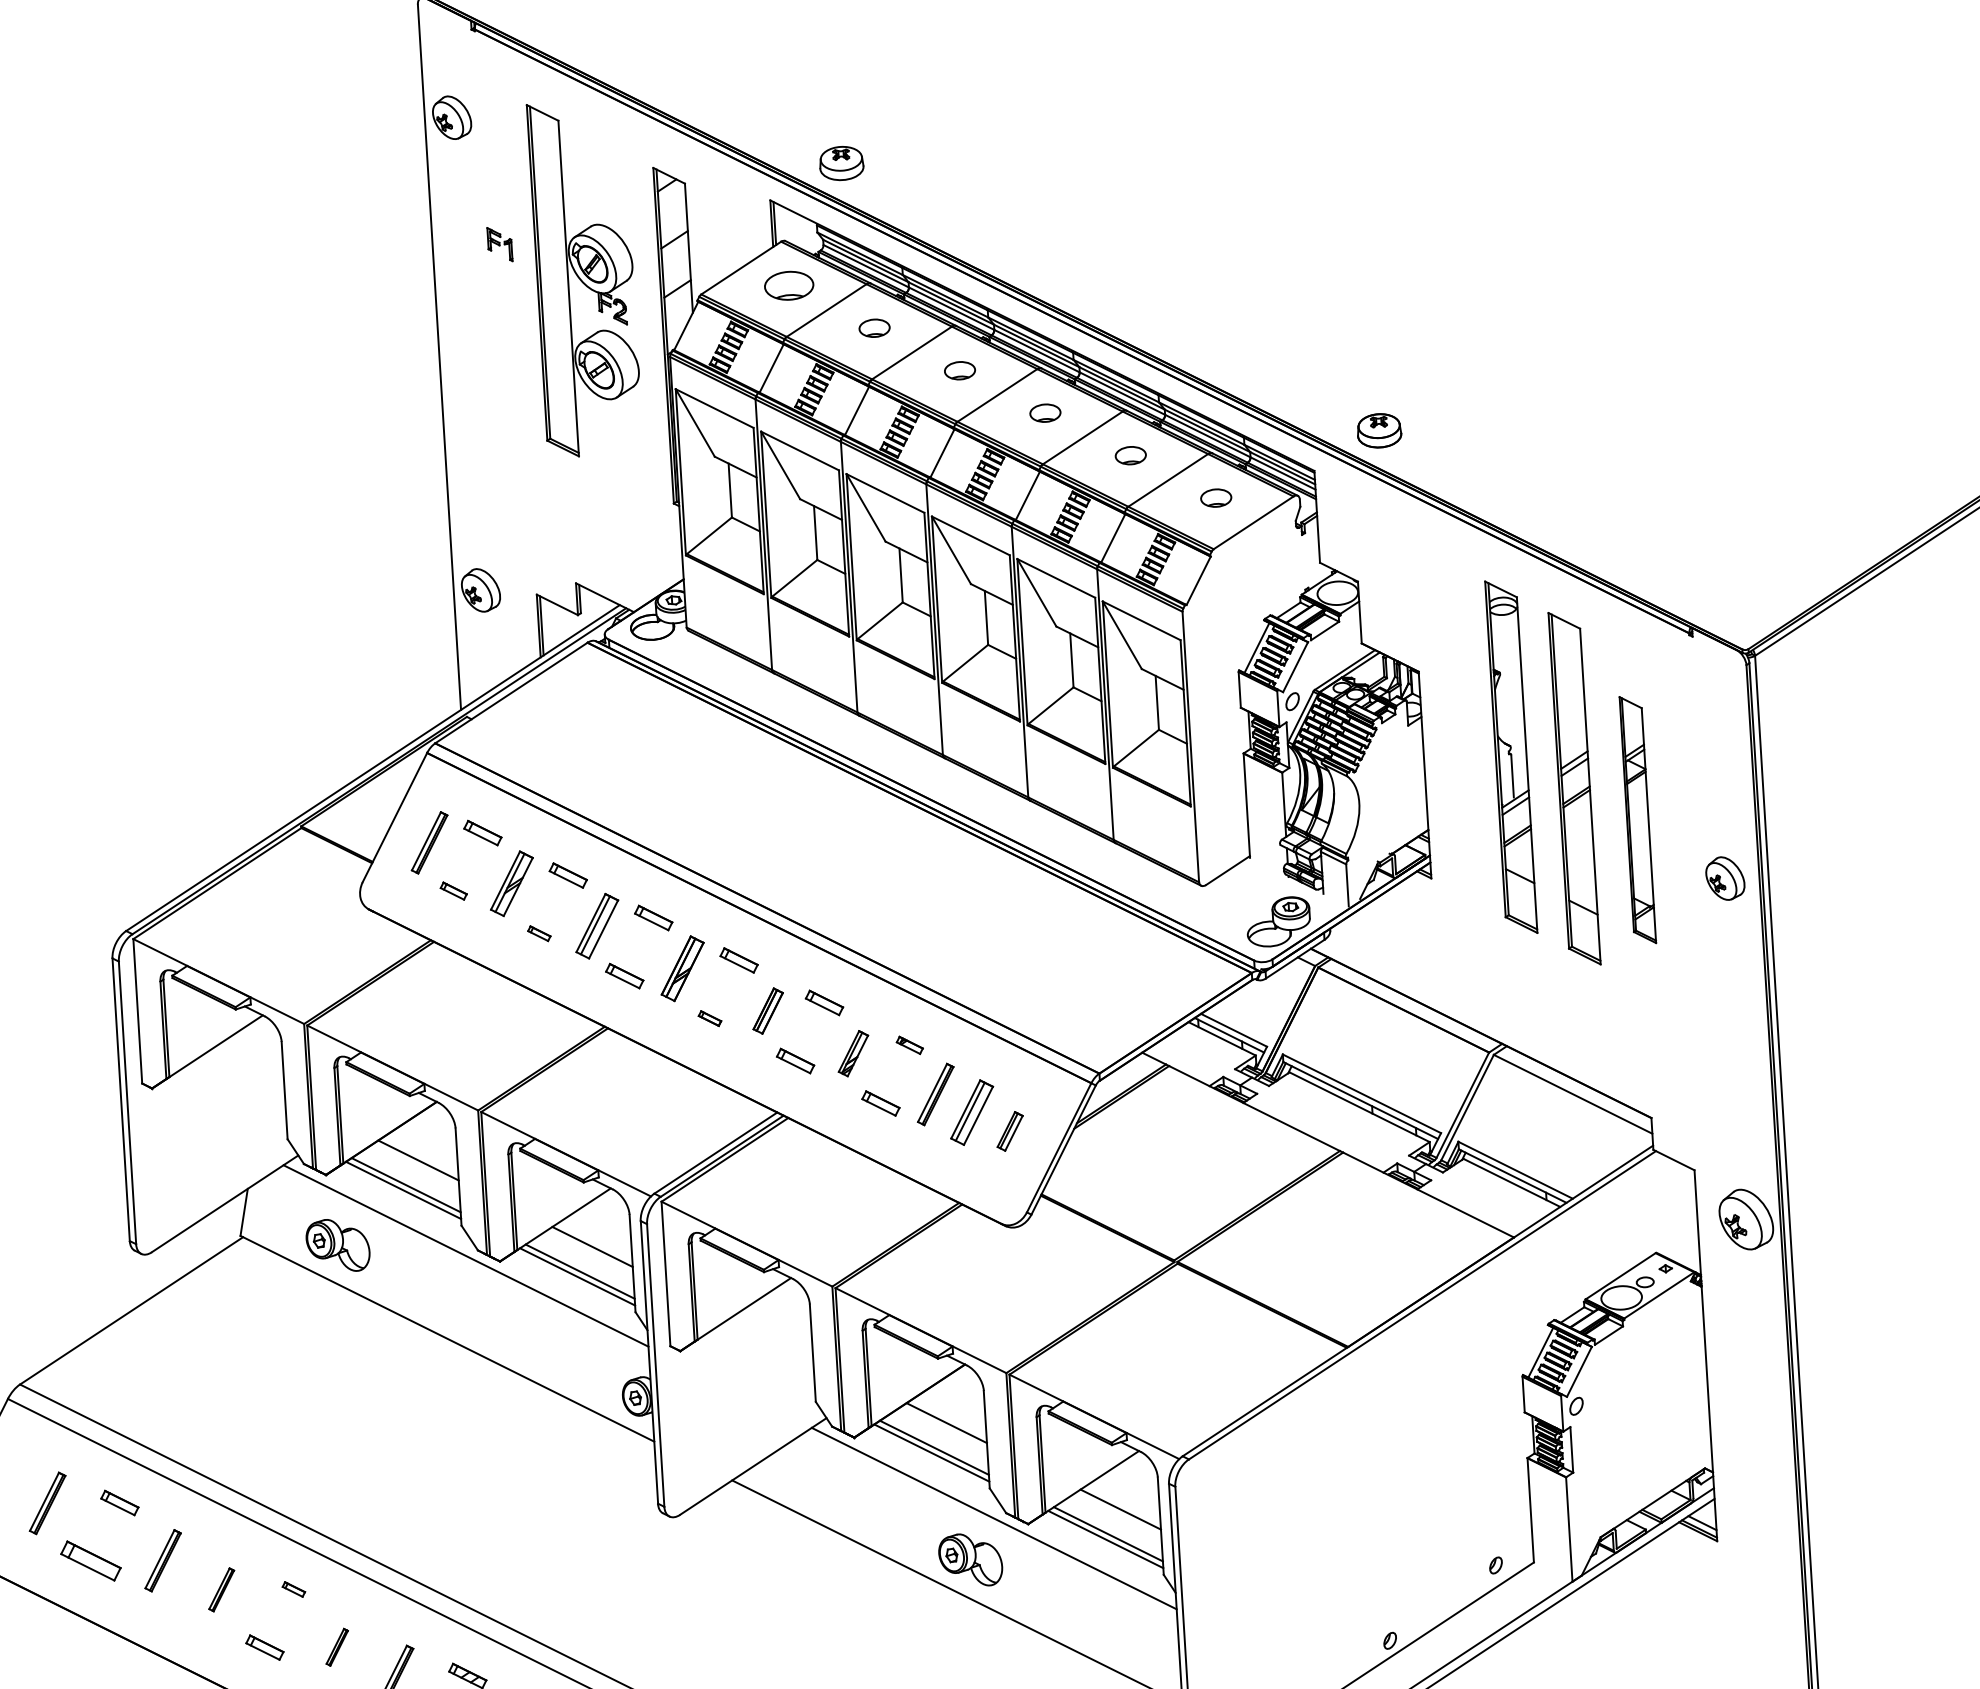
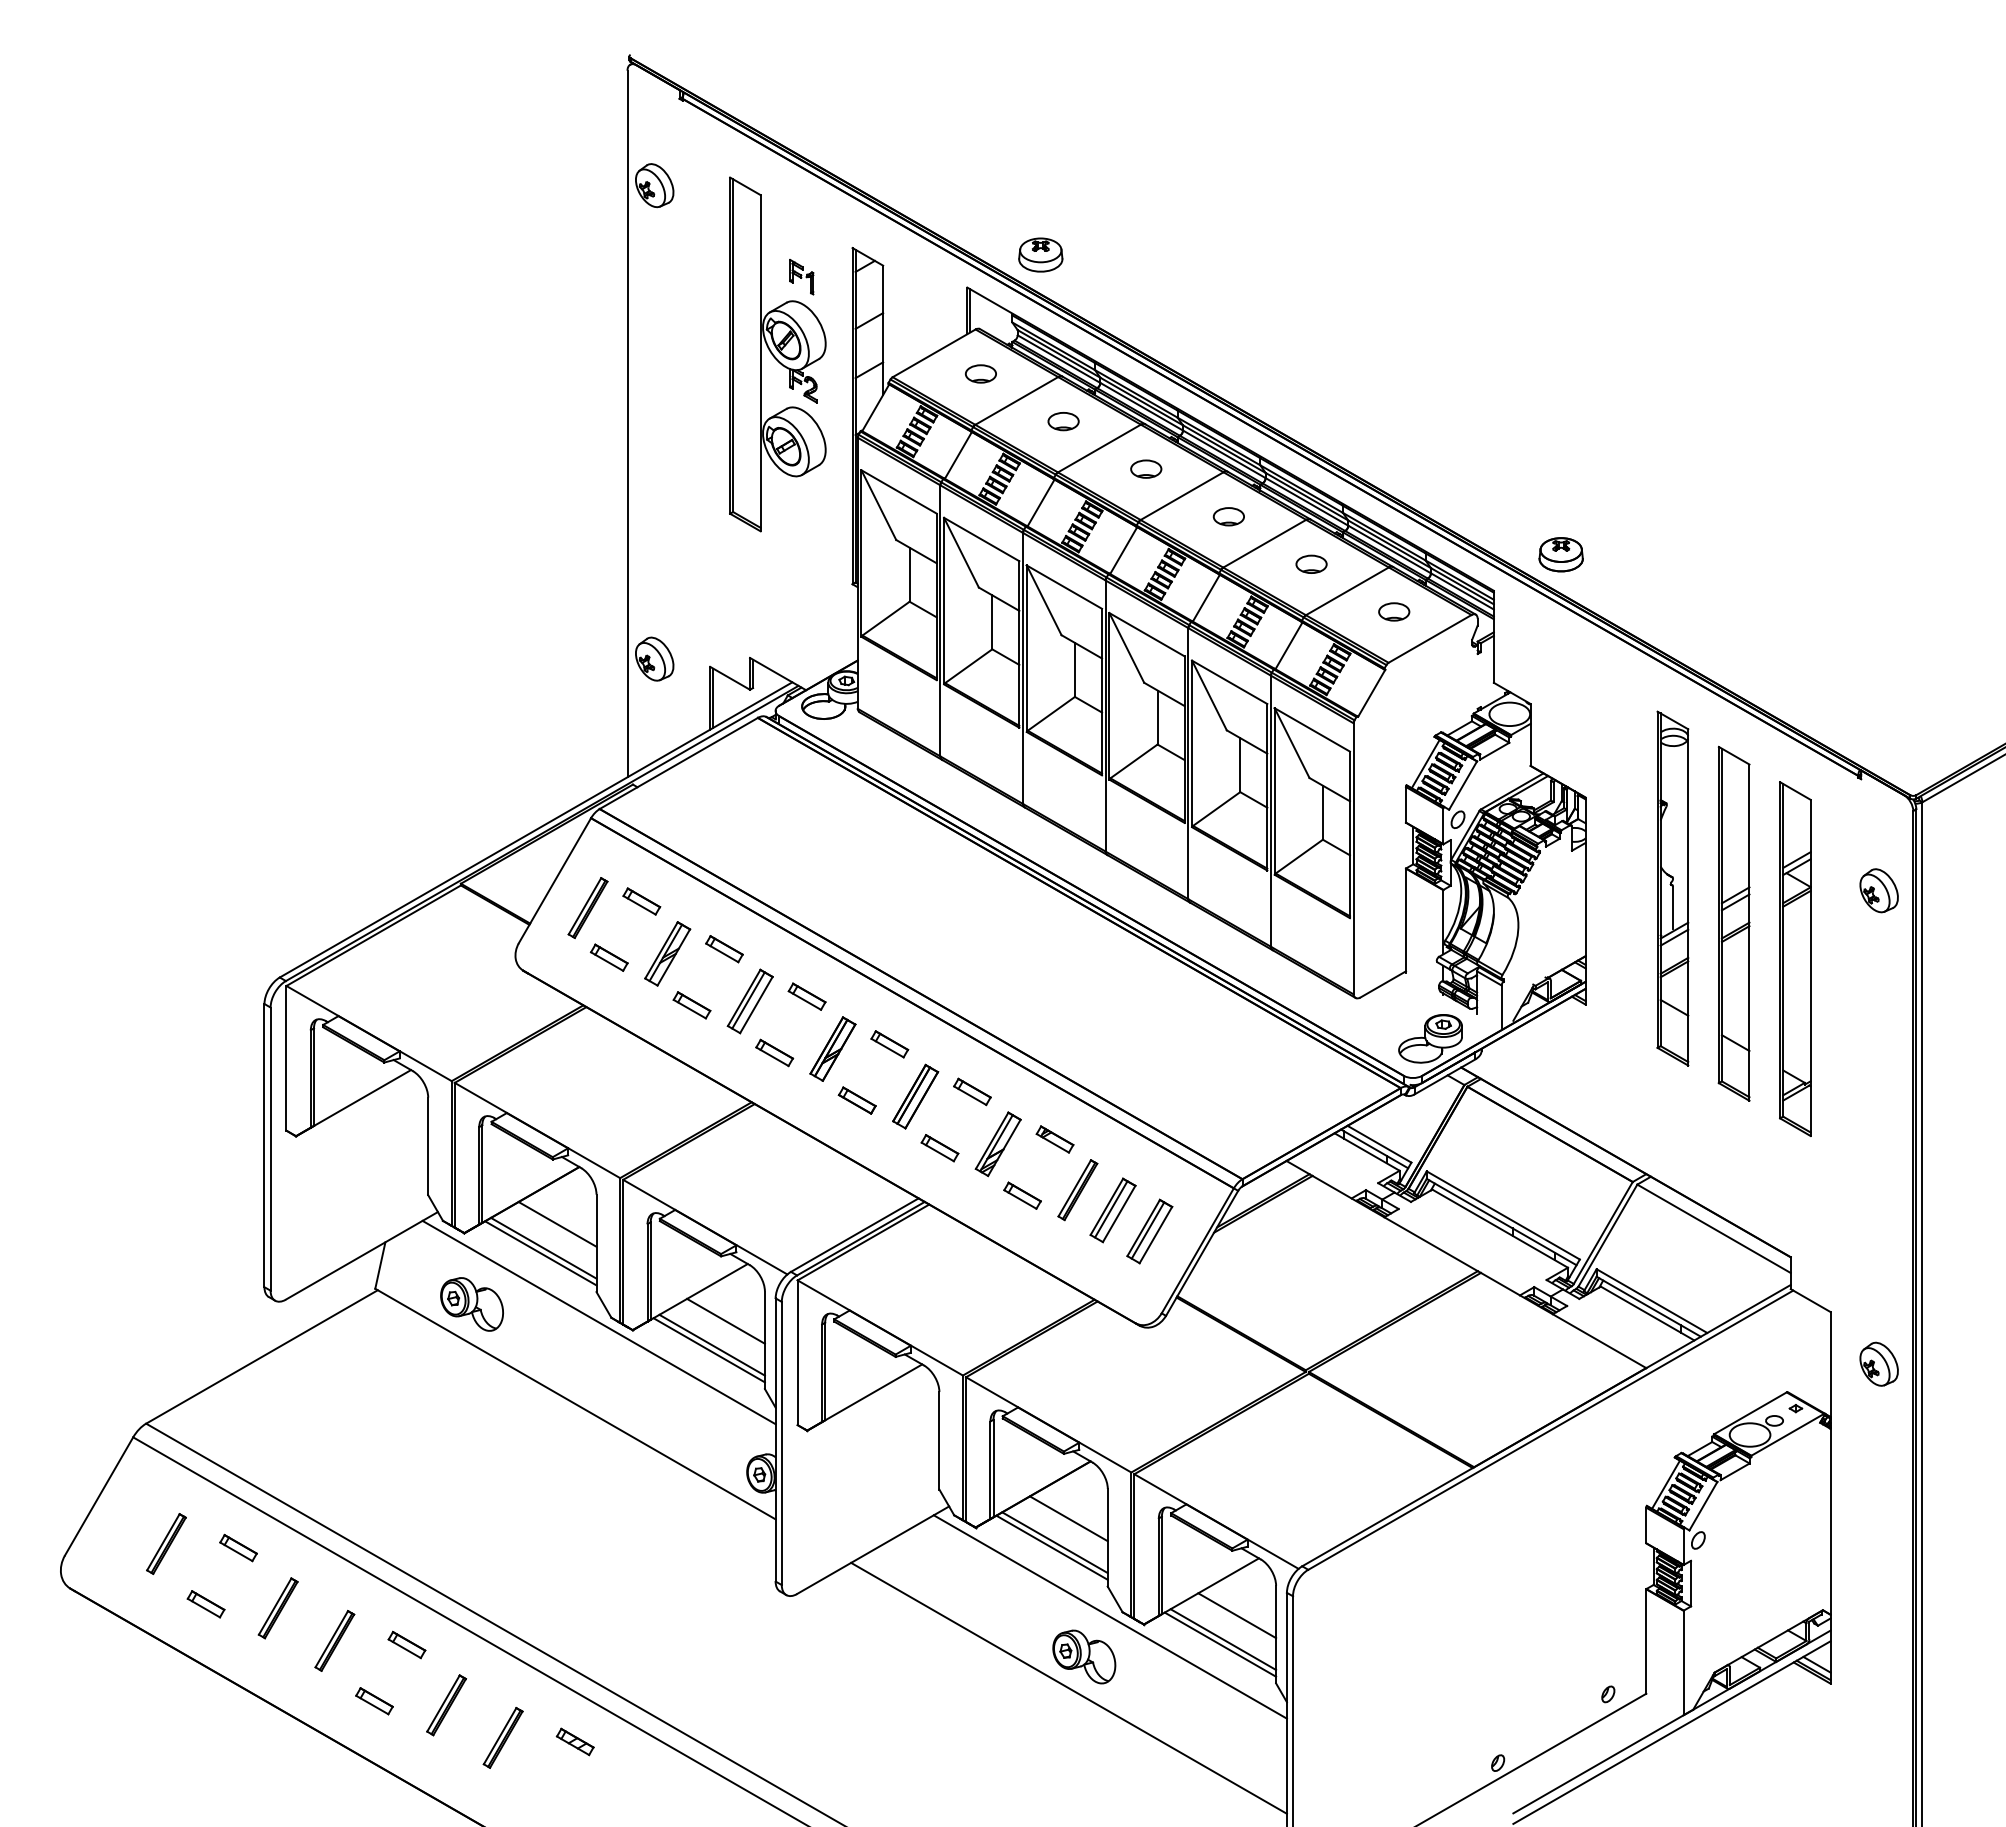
part: (499, 244) -> (801, 277), moved
part: (788, 285) -> (980, 373), size x0.62
part: (1637, 819) -> (1795, 958), size x1.43
part: (1724, 878) -> (1878, 890), moved
part: (453, 890) -> (608, 957), size x1.43
part: (538, 933) -> (691, 1005), size x1.67
part: (767, 1010) -> (915, 1096), size x1.43
part: (709, 1018) -> (856, 1100), size x1.67
part: (909, 1045) -> (1054, 1139), size x1.43
part: (852, 1053) -> (997, 1144), size x1.43
part: (1009, 1131) -> (1149, 1231), size x1.67
part: (1745, 1218) -> (1878, 1363), size x0.71
part: (90, 1561) -> (205, 1604), size x0.62
part: (221, 1589) -> (334, 1640), size x1.43
part: (293, 1589) -> (406, 1644), size x1.67
part: (337, 1647) -> (446, 1705), size x1.67

